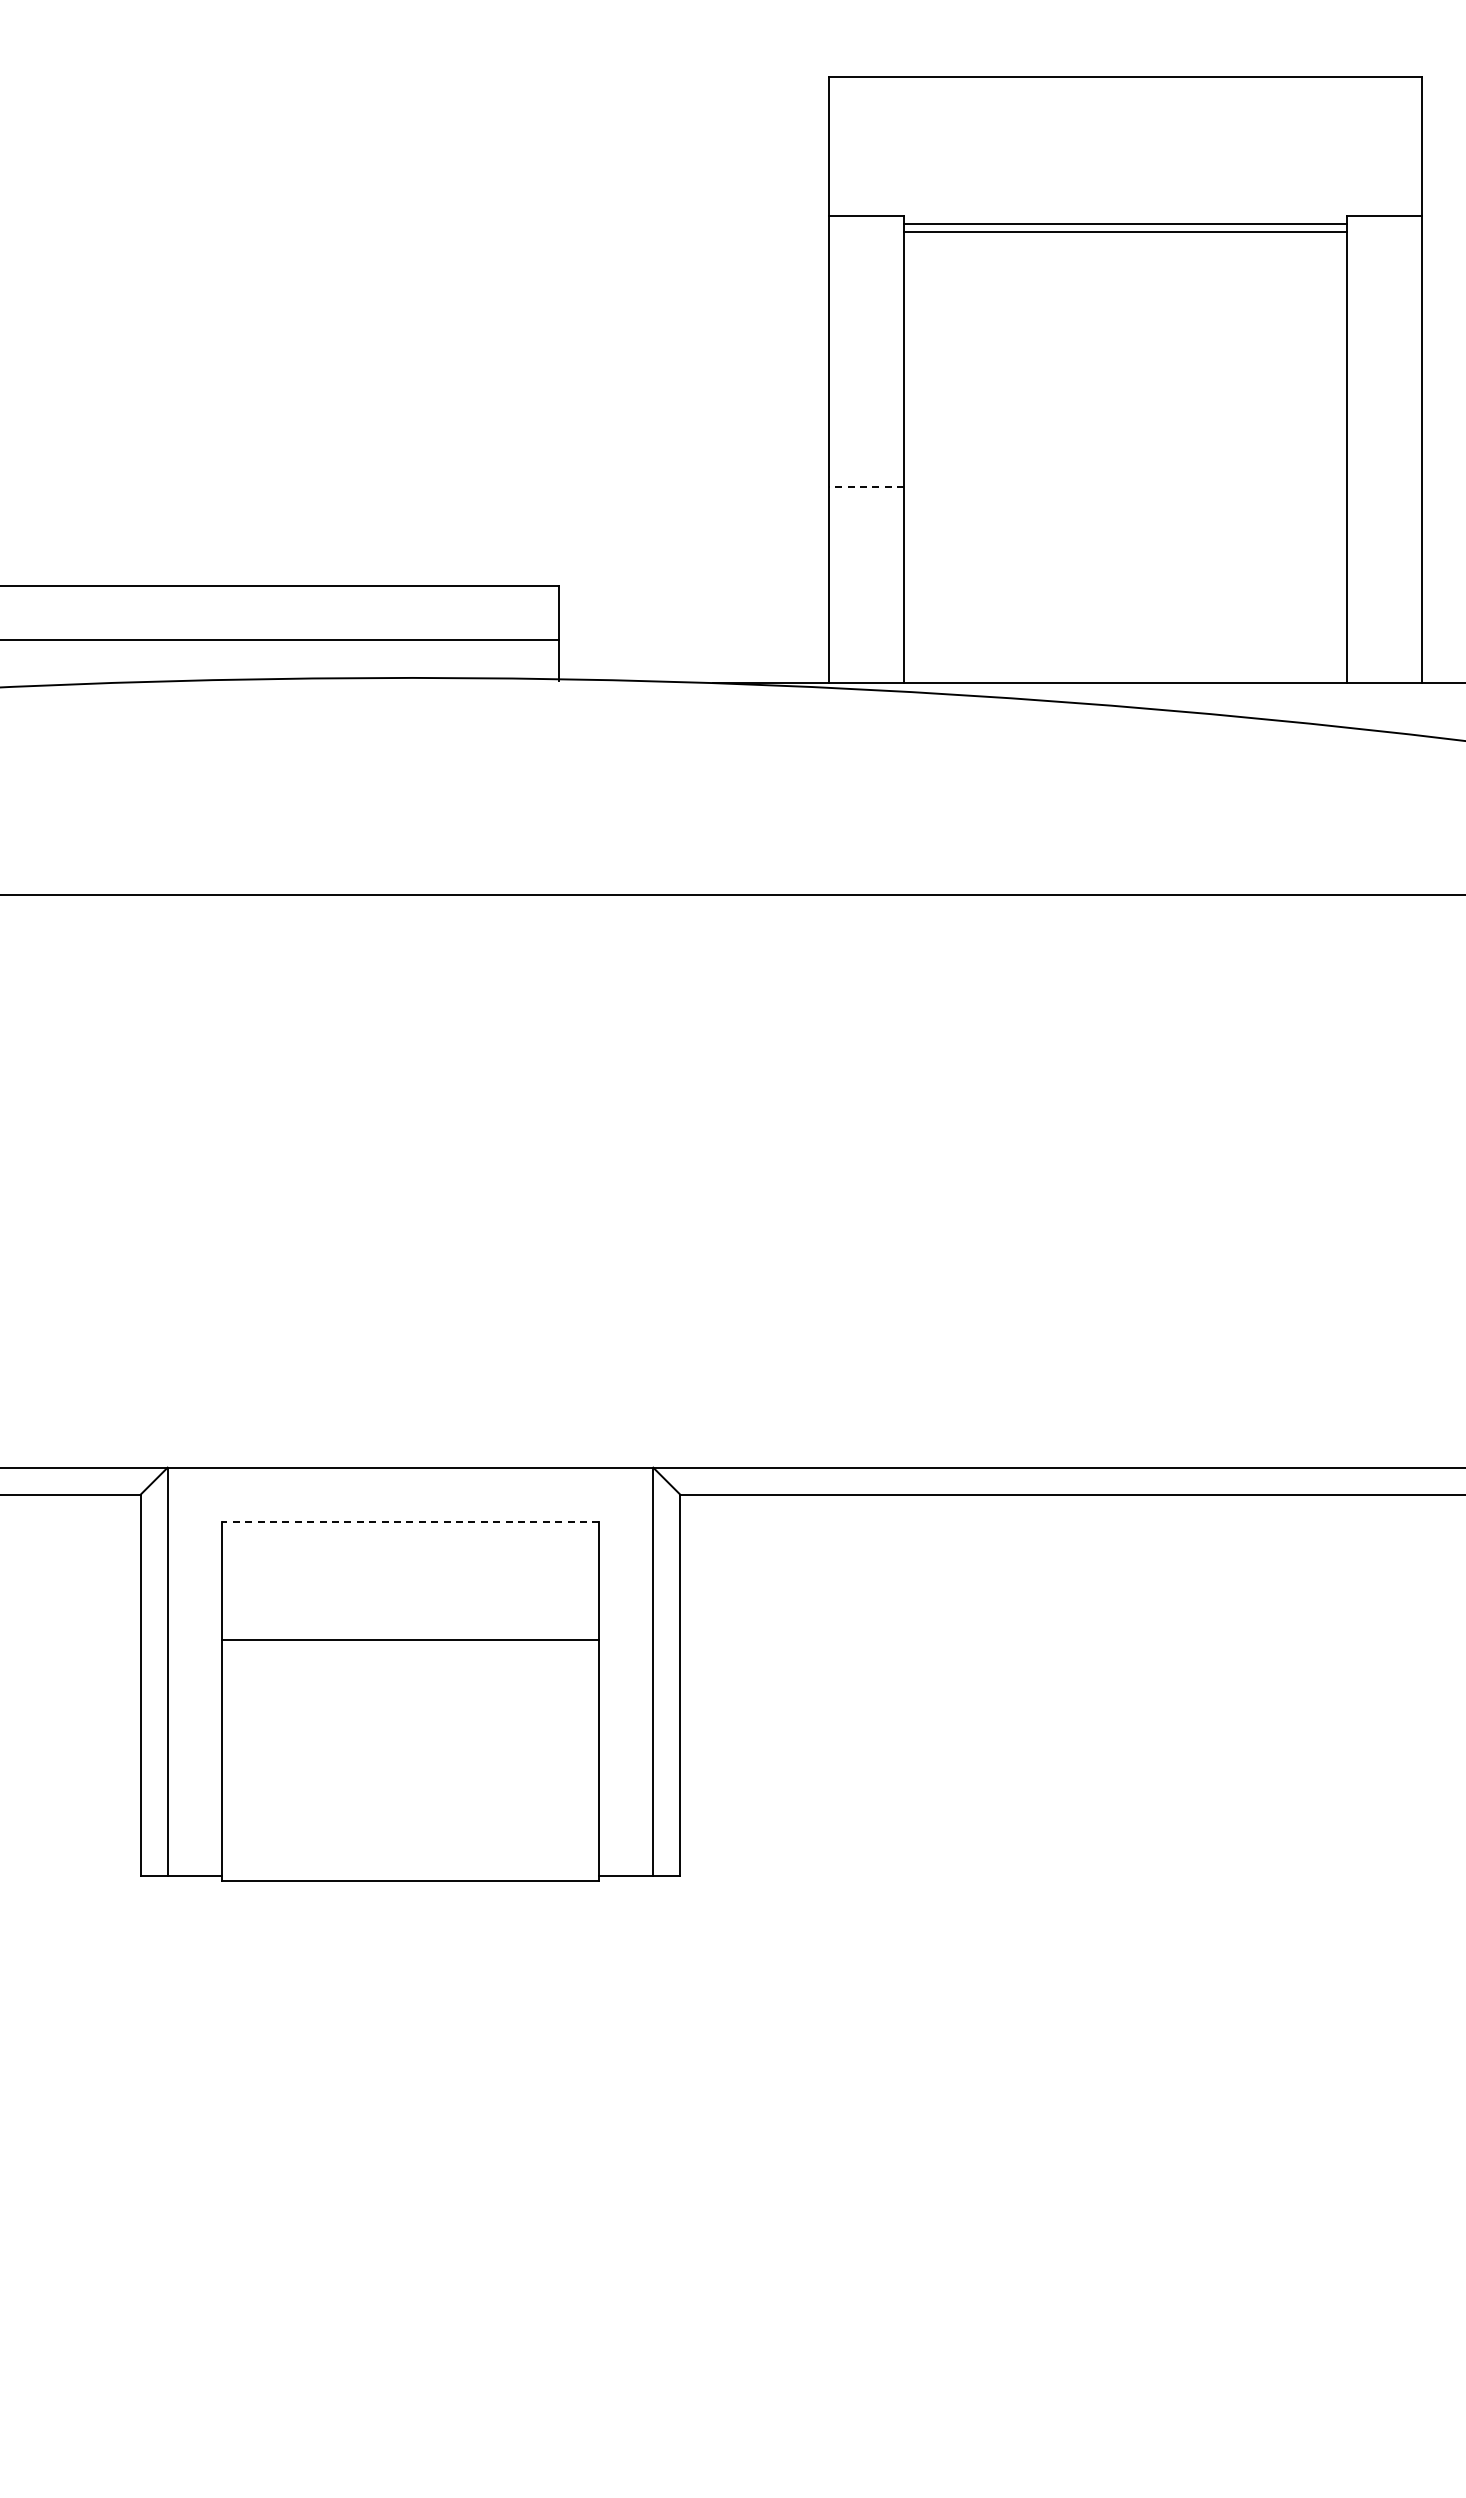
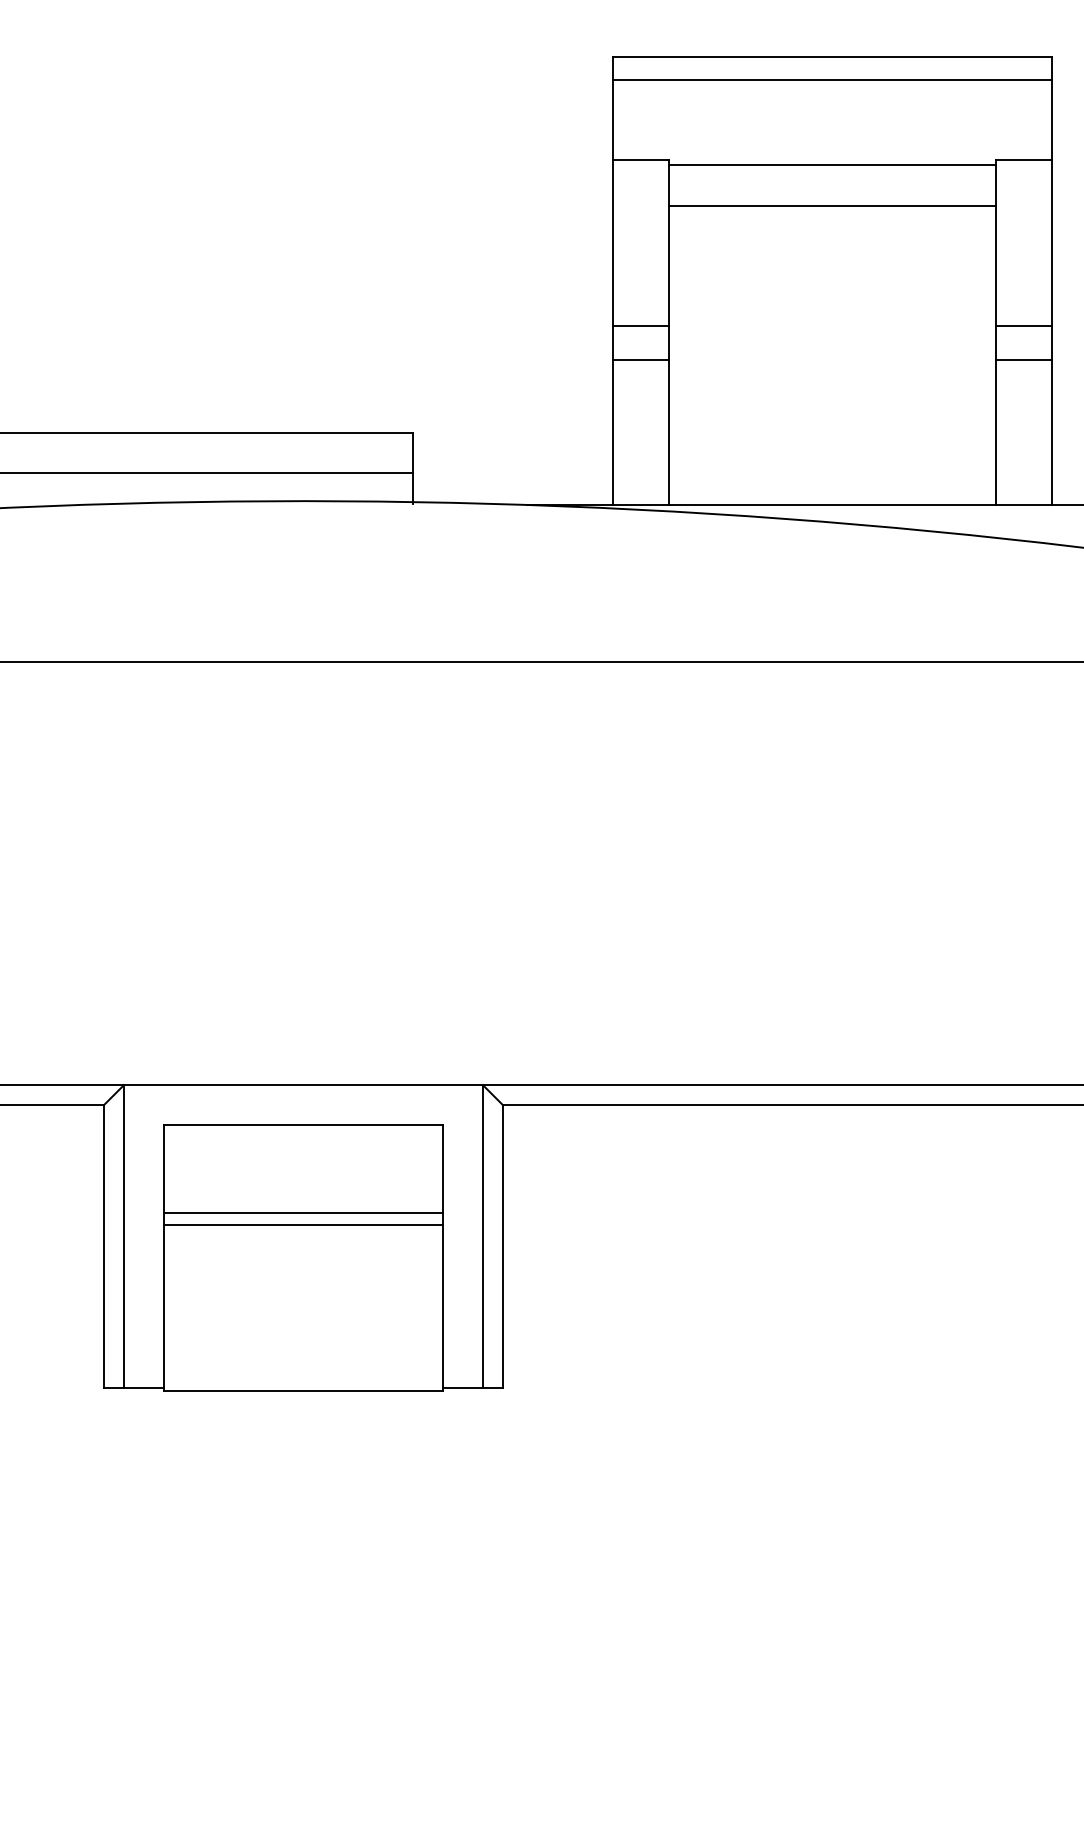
line: (1125, 108) -> (832, 79), added
line: (1125, 232) -> (832, 205), moved
line: (866, 441) -> (640, 326), added
line: (1384, 441) -> (1023, 326), added
line: (866, 487) -> (640, 360), dashed -> solid
line: (1384, 487) -> (1023, 360), added
line: (410, 1521) -> (303, 1125), dashed -> solid
line: (410, 1656) -> (303, 1224), added

